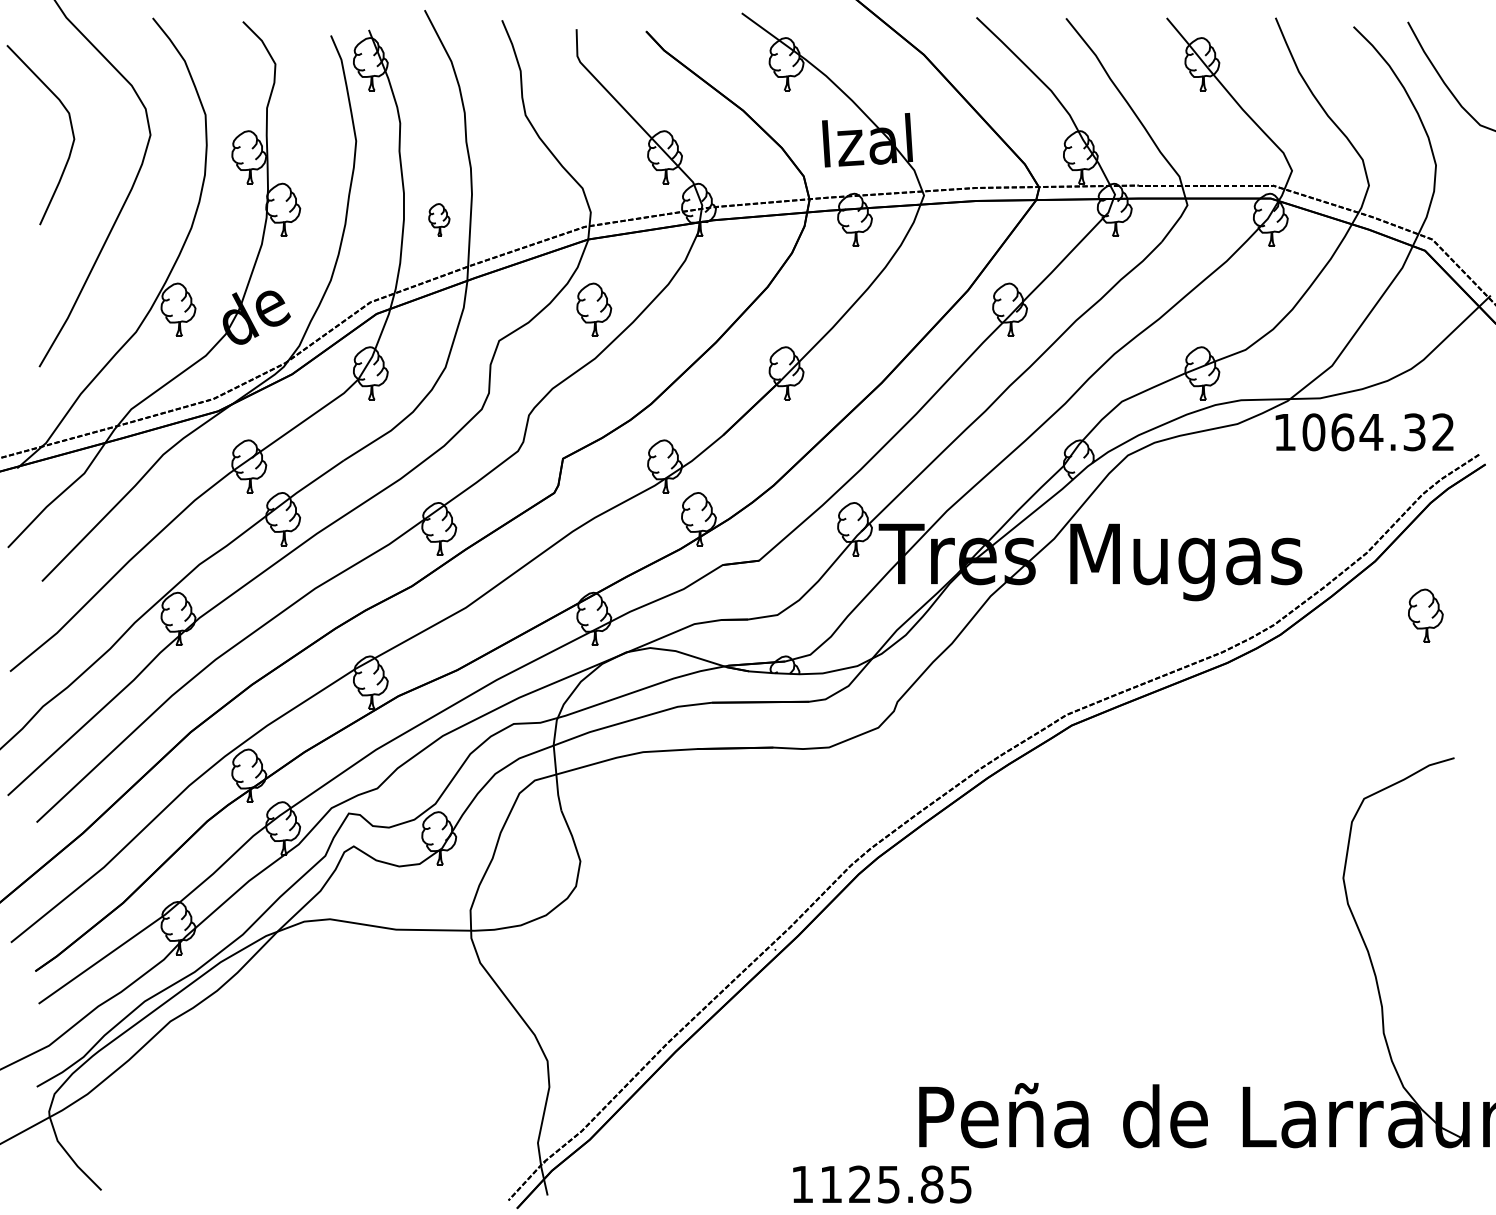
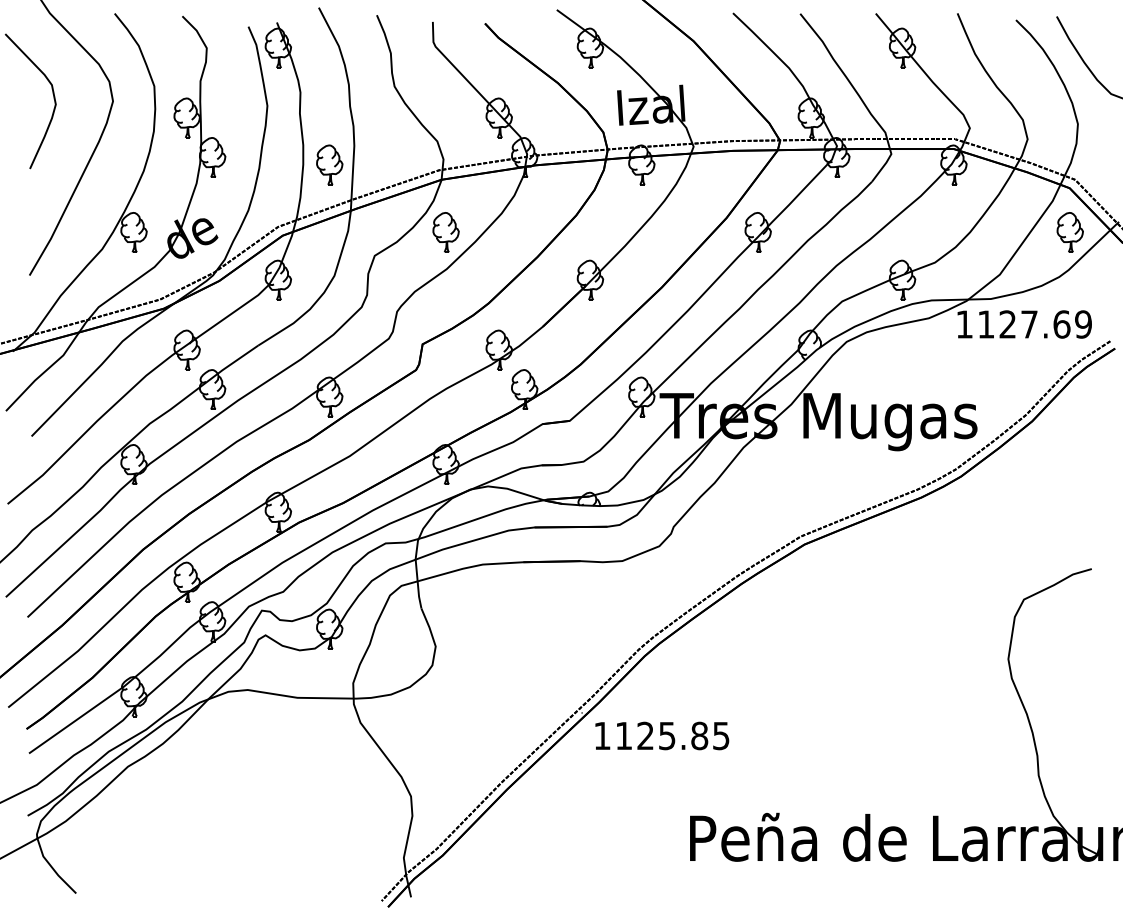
part: (439, 219) -> (329, 164), size x1.67
text: (1378, 432) -> (1034, 324), 1064.32 -> 1127.69
part: (1425, 615) -> (1070, 232), moved
text: (882, 1184) -> (662, 735), moved

